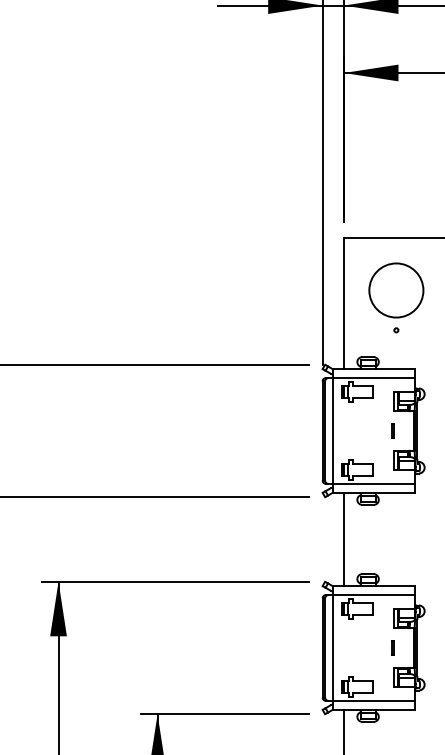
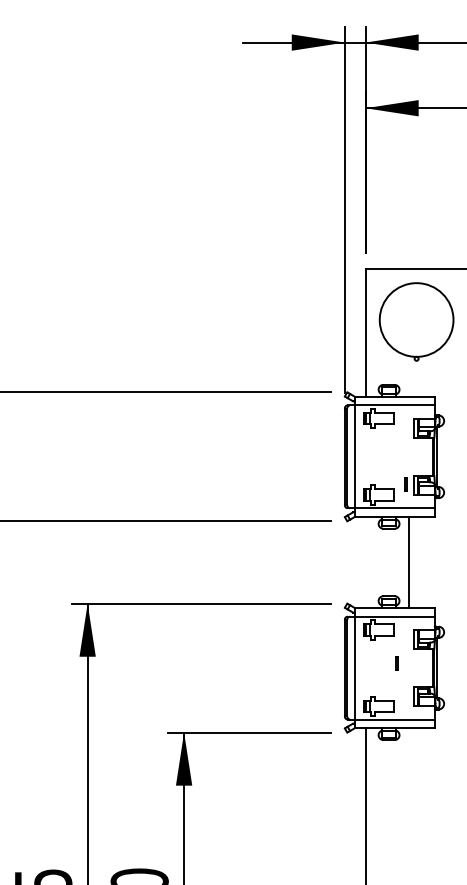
circle: (396, 289) -> (416, 319), size x1.4
part: (392, 430) -> (405, 484), moved
line: (343, 539) -> (408, 562), moved
part: (392, 648) -> (396, 663), moved

